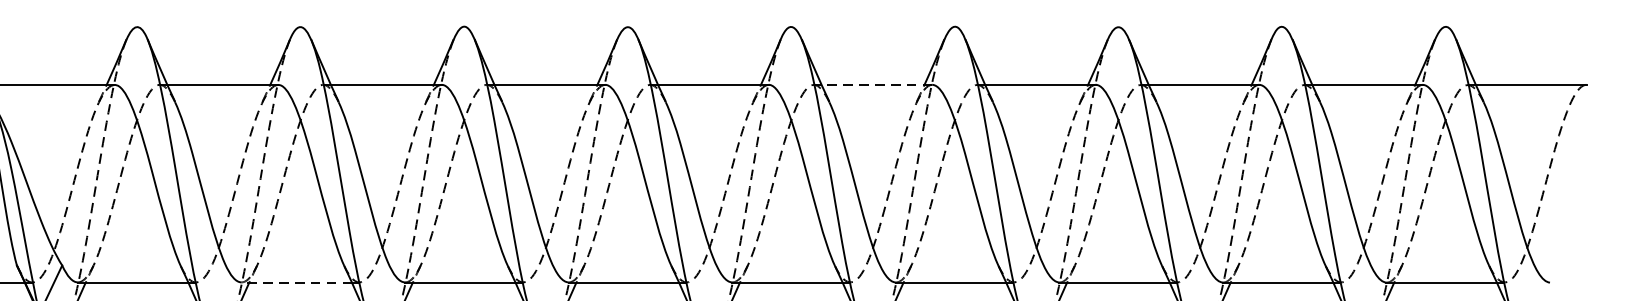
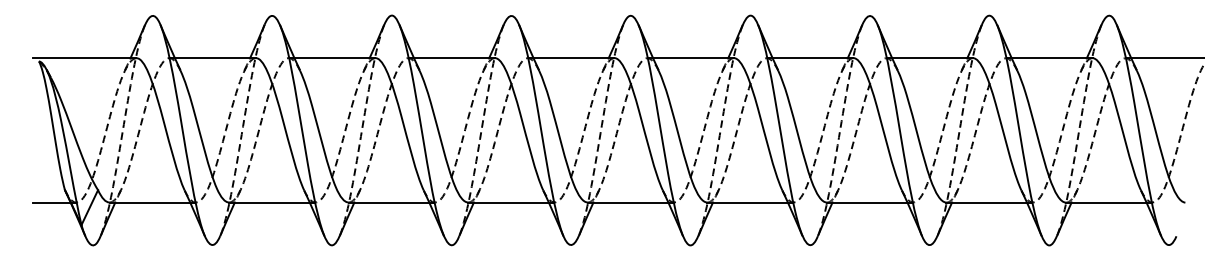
line: (875, 85) -> (692, 58), dashed -> solid
line: (296, 282) -> (269, 202), dashed -> solid

